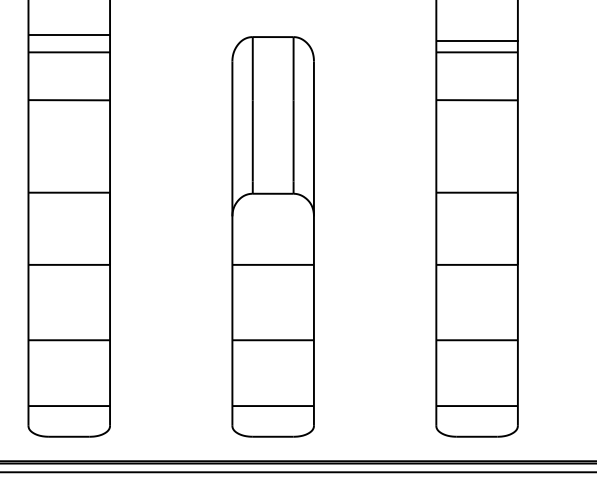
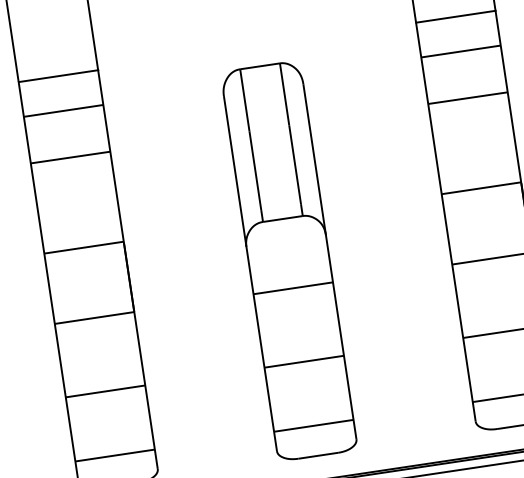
line: (69, 34) -> (58, 75), moved
line: (476, 40) -> (455, 16), moved

